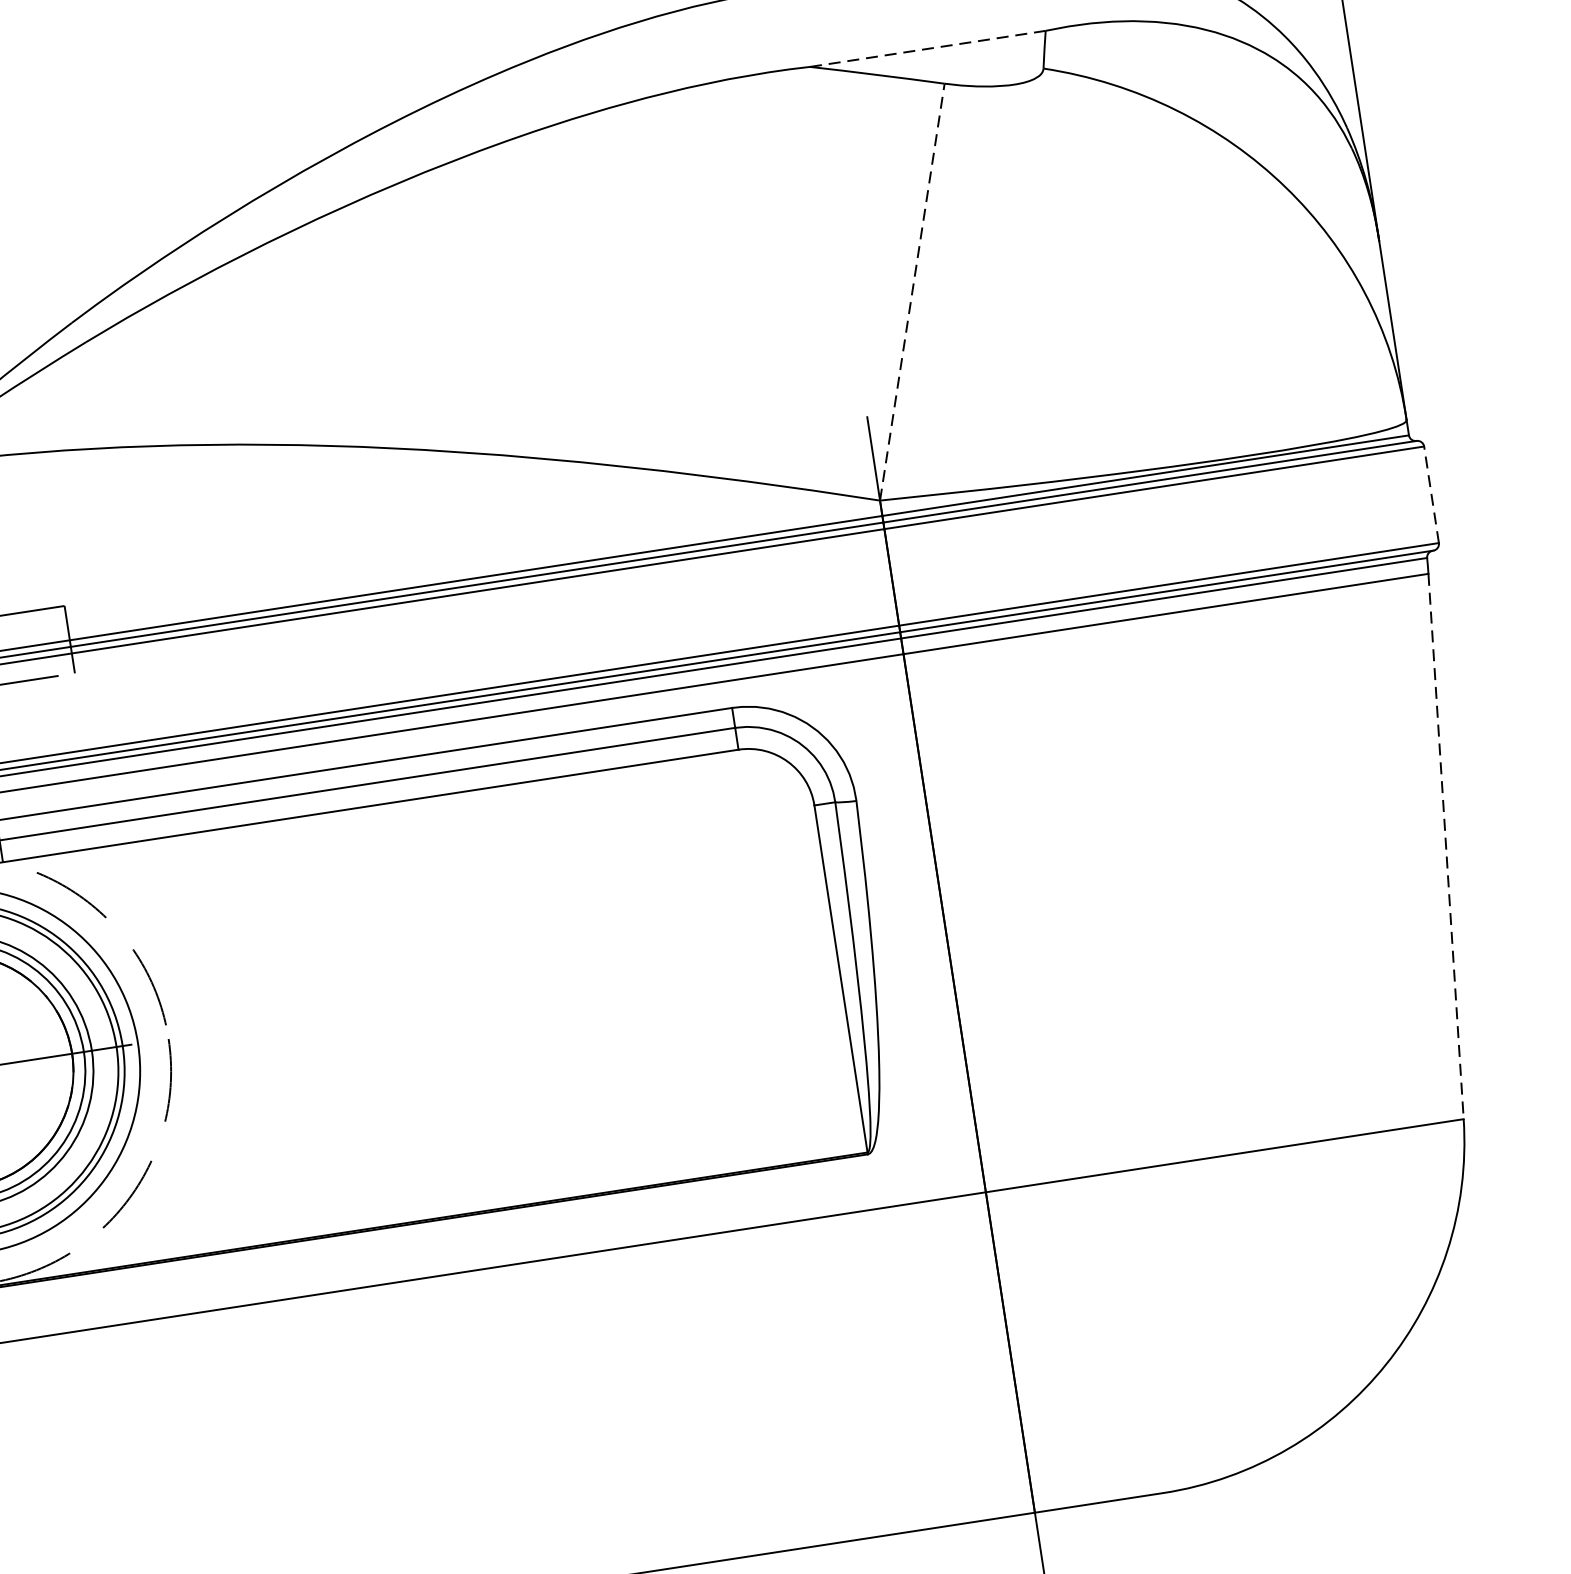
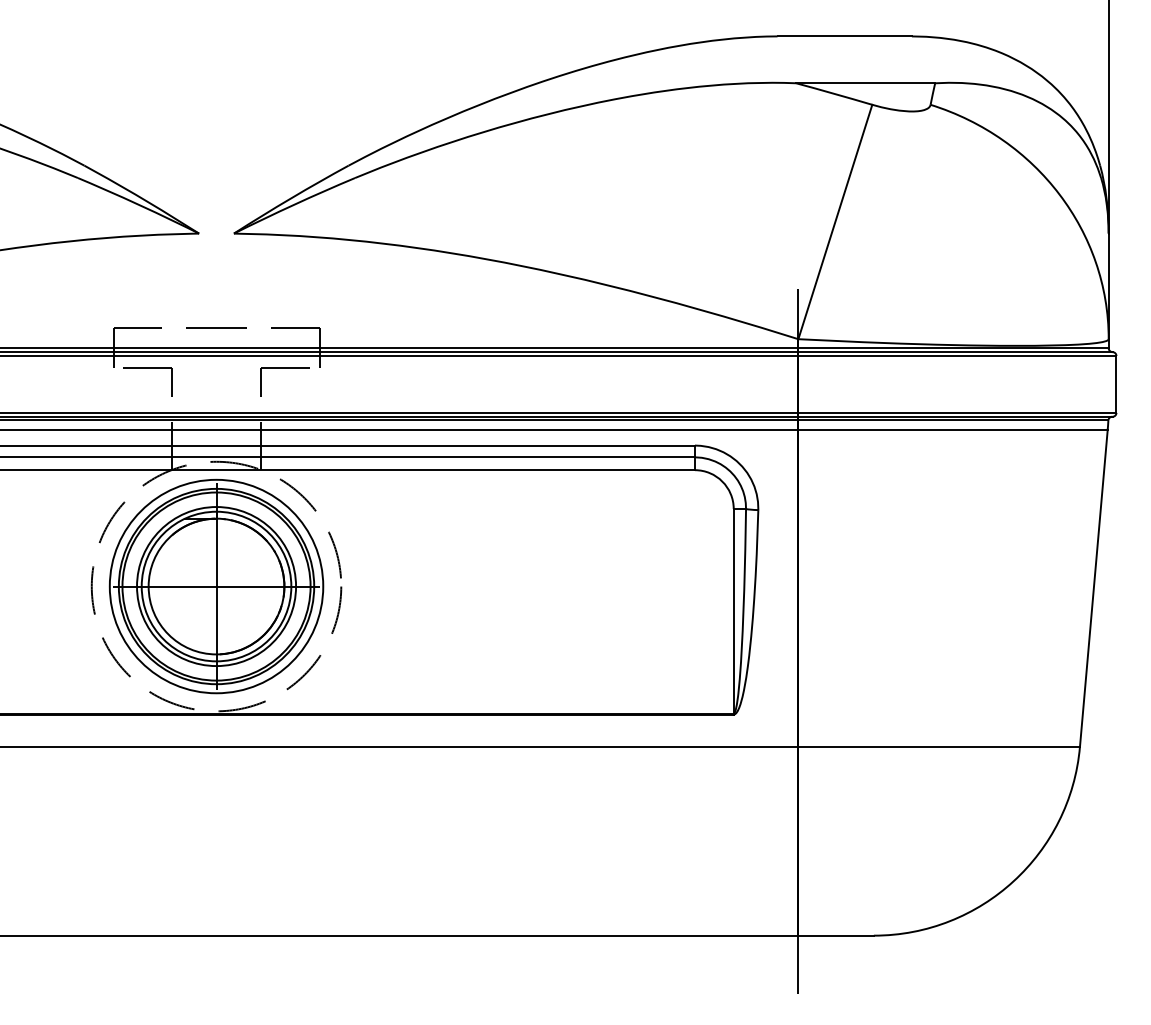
line: (929, 49) -> (866, 83), dashed -> solid
line: (912, 292) -> (835, 222), dashed -> solid
line: (1431, 493) -> (1116, 383), dashed -> solid
line: (1445, 846) -> (1093, 588), dashed -> solid

